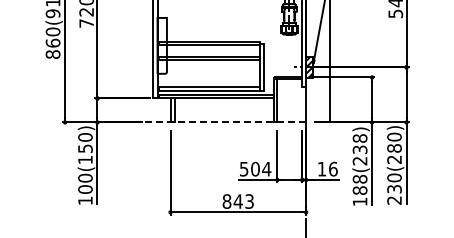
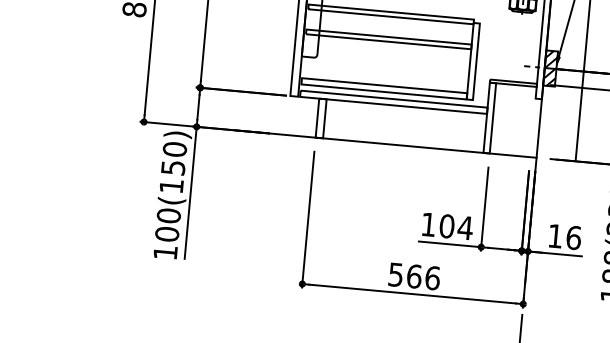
line: (213, 122) -> (385, 144), dashed -> solid
text: (244, 169) -> (429, 225), 504 -> 104
text: (238, 201) -> (414, 276), 843 -> 566

